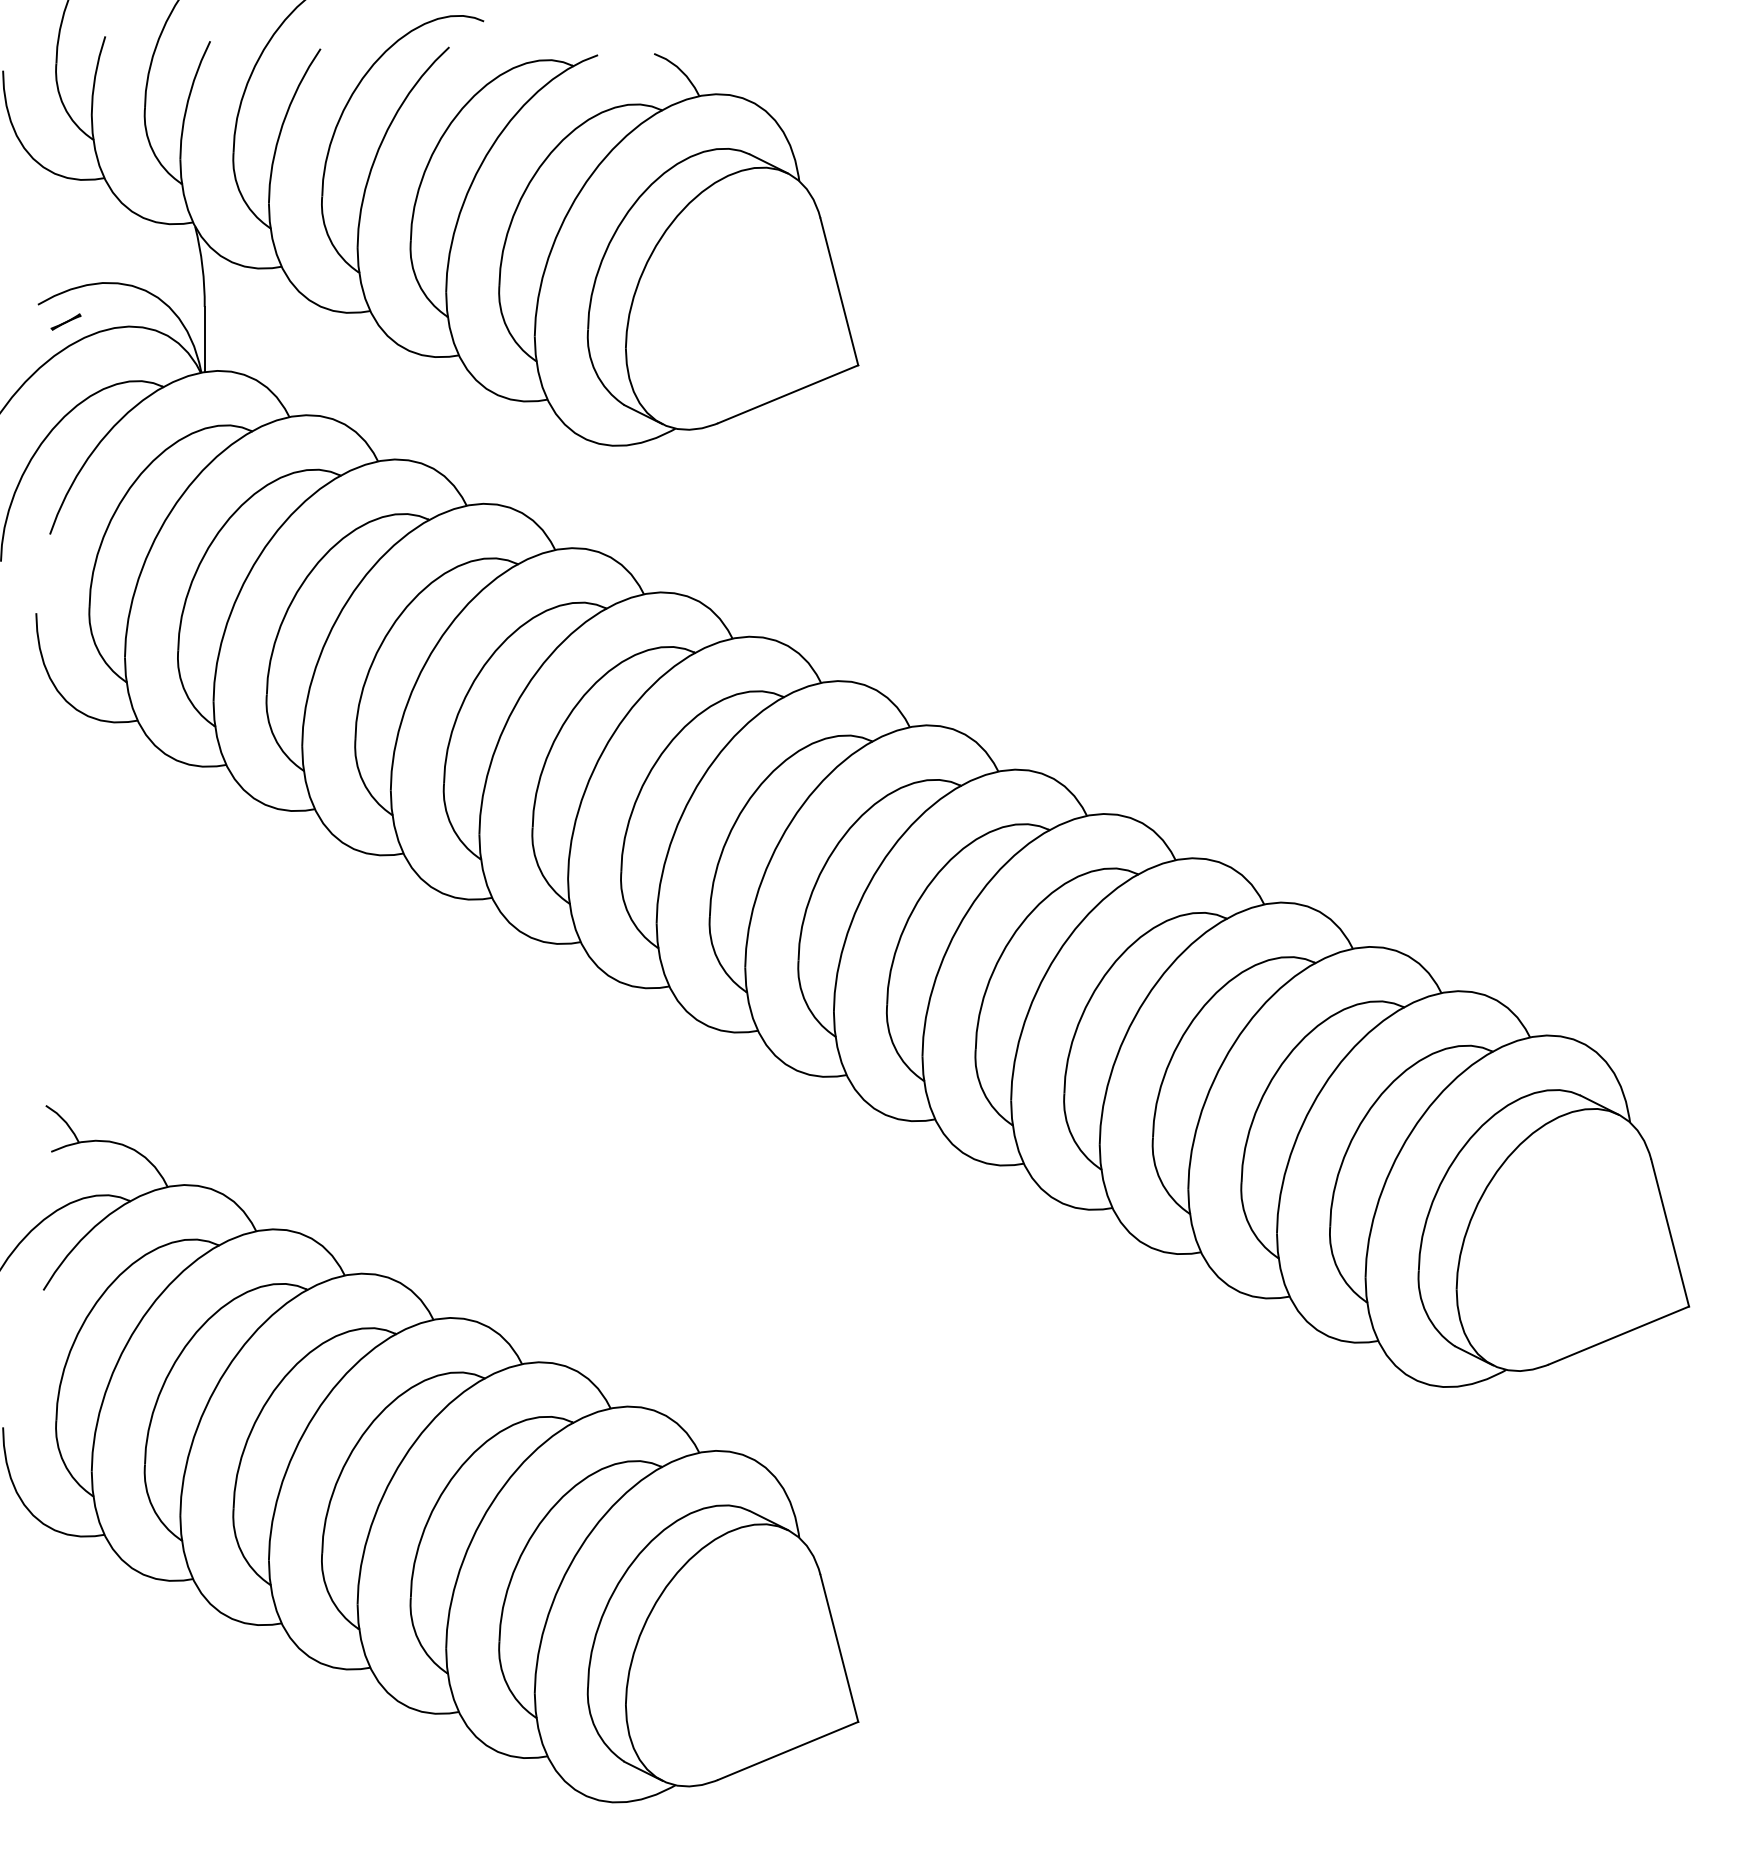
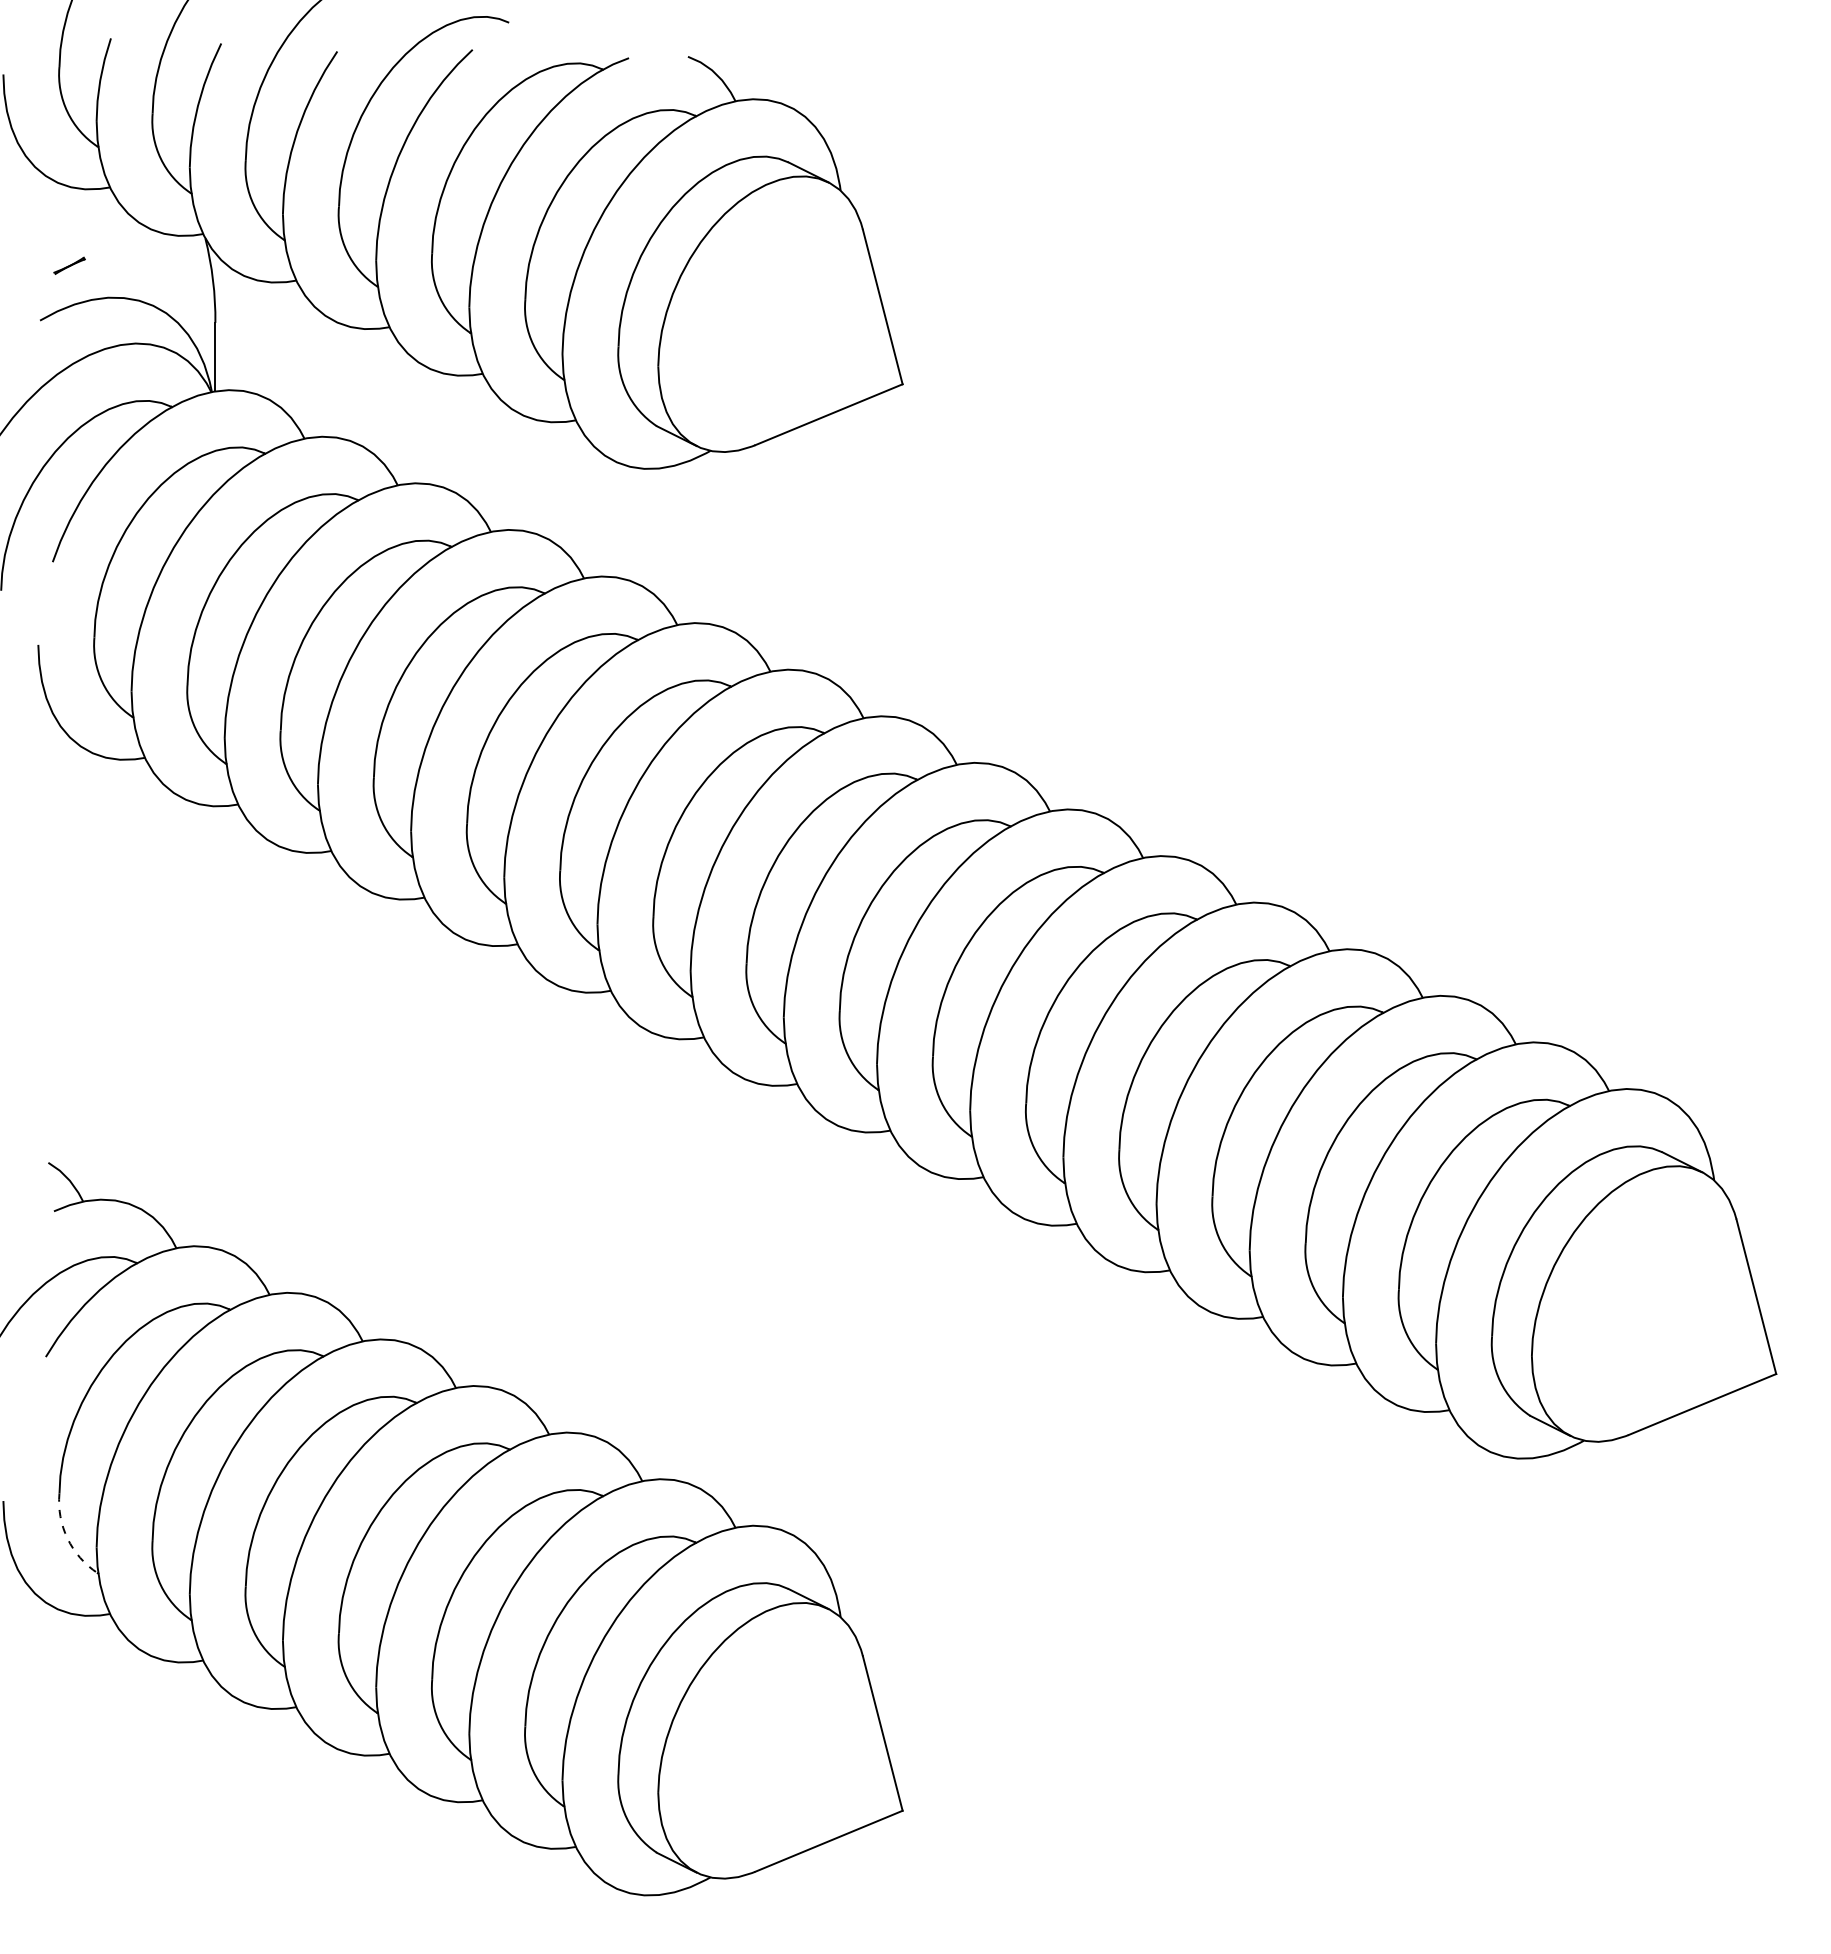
line: (65, 321) -> (69, 265), moved
arc: (64, 1462) -> (67, 1538), solid -> dashed

